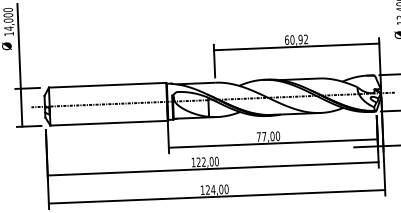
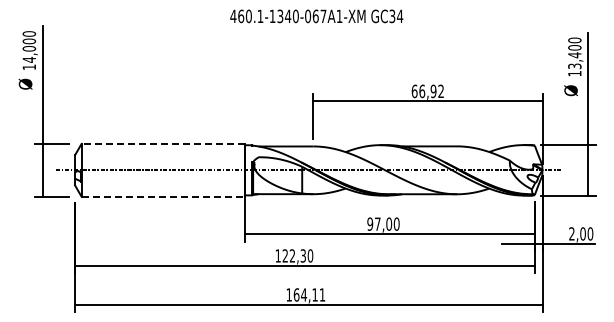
text: (292, 39) -> (422, 90), 60,92 -> 66,92
line: (107, 84) -> (163, 143), solid -> dashed
line: (109, 123) -> (163, 196), solid -> dashed
text: (259, 136) -> (370, 223), 77,00 -> 97,00
text: (211, 161) -> (303, 255), 122,00 -> 122,30
text: (217, 189) -> (309, 294), 124,00 -> 164,11

